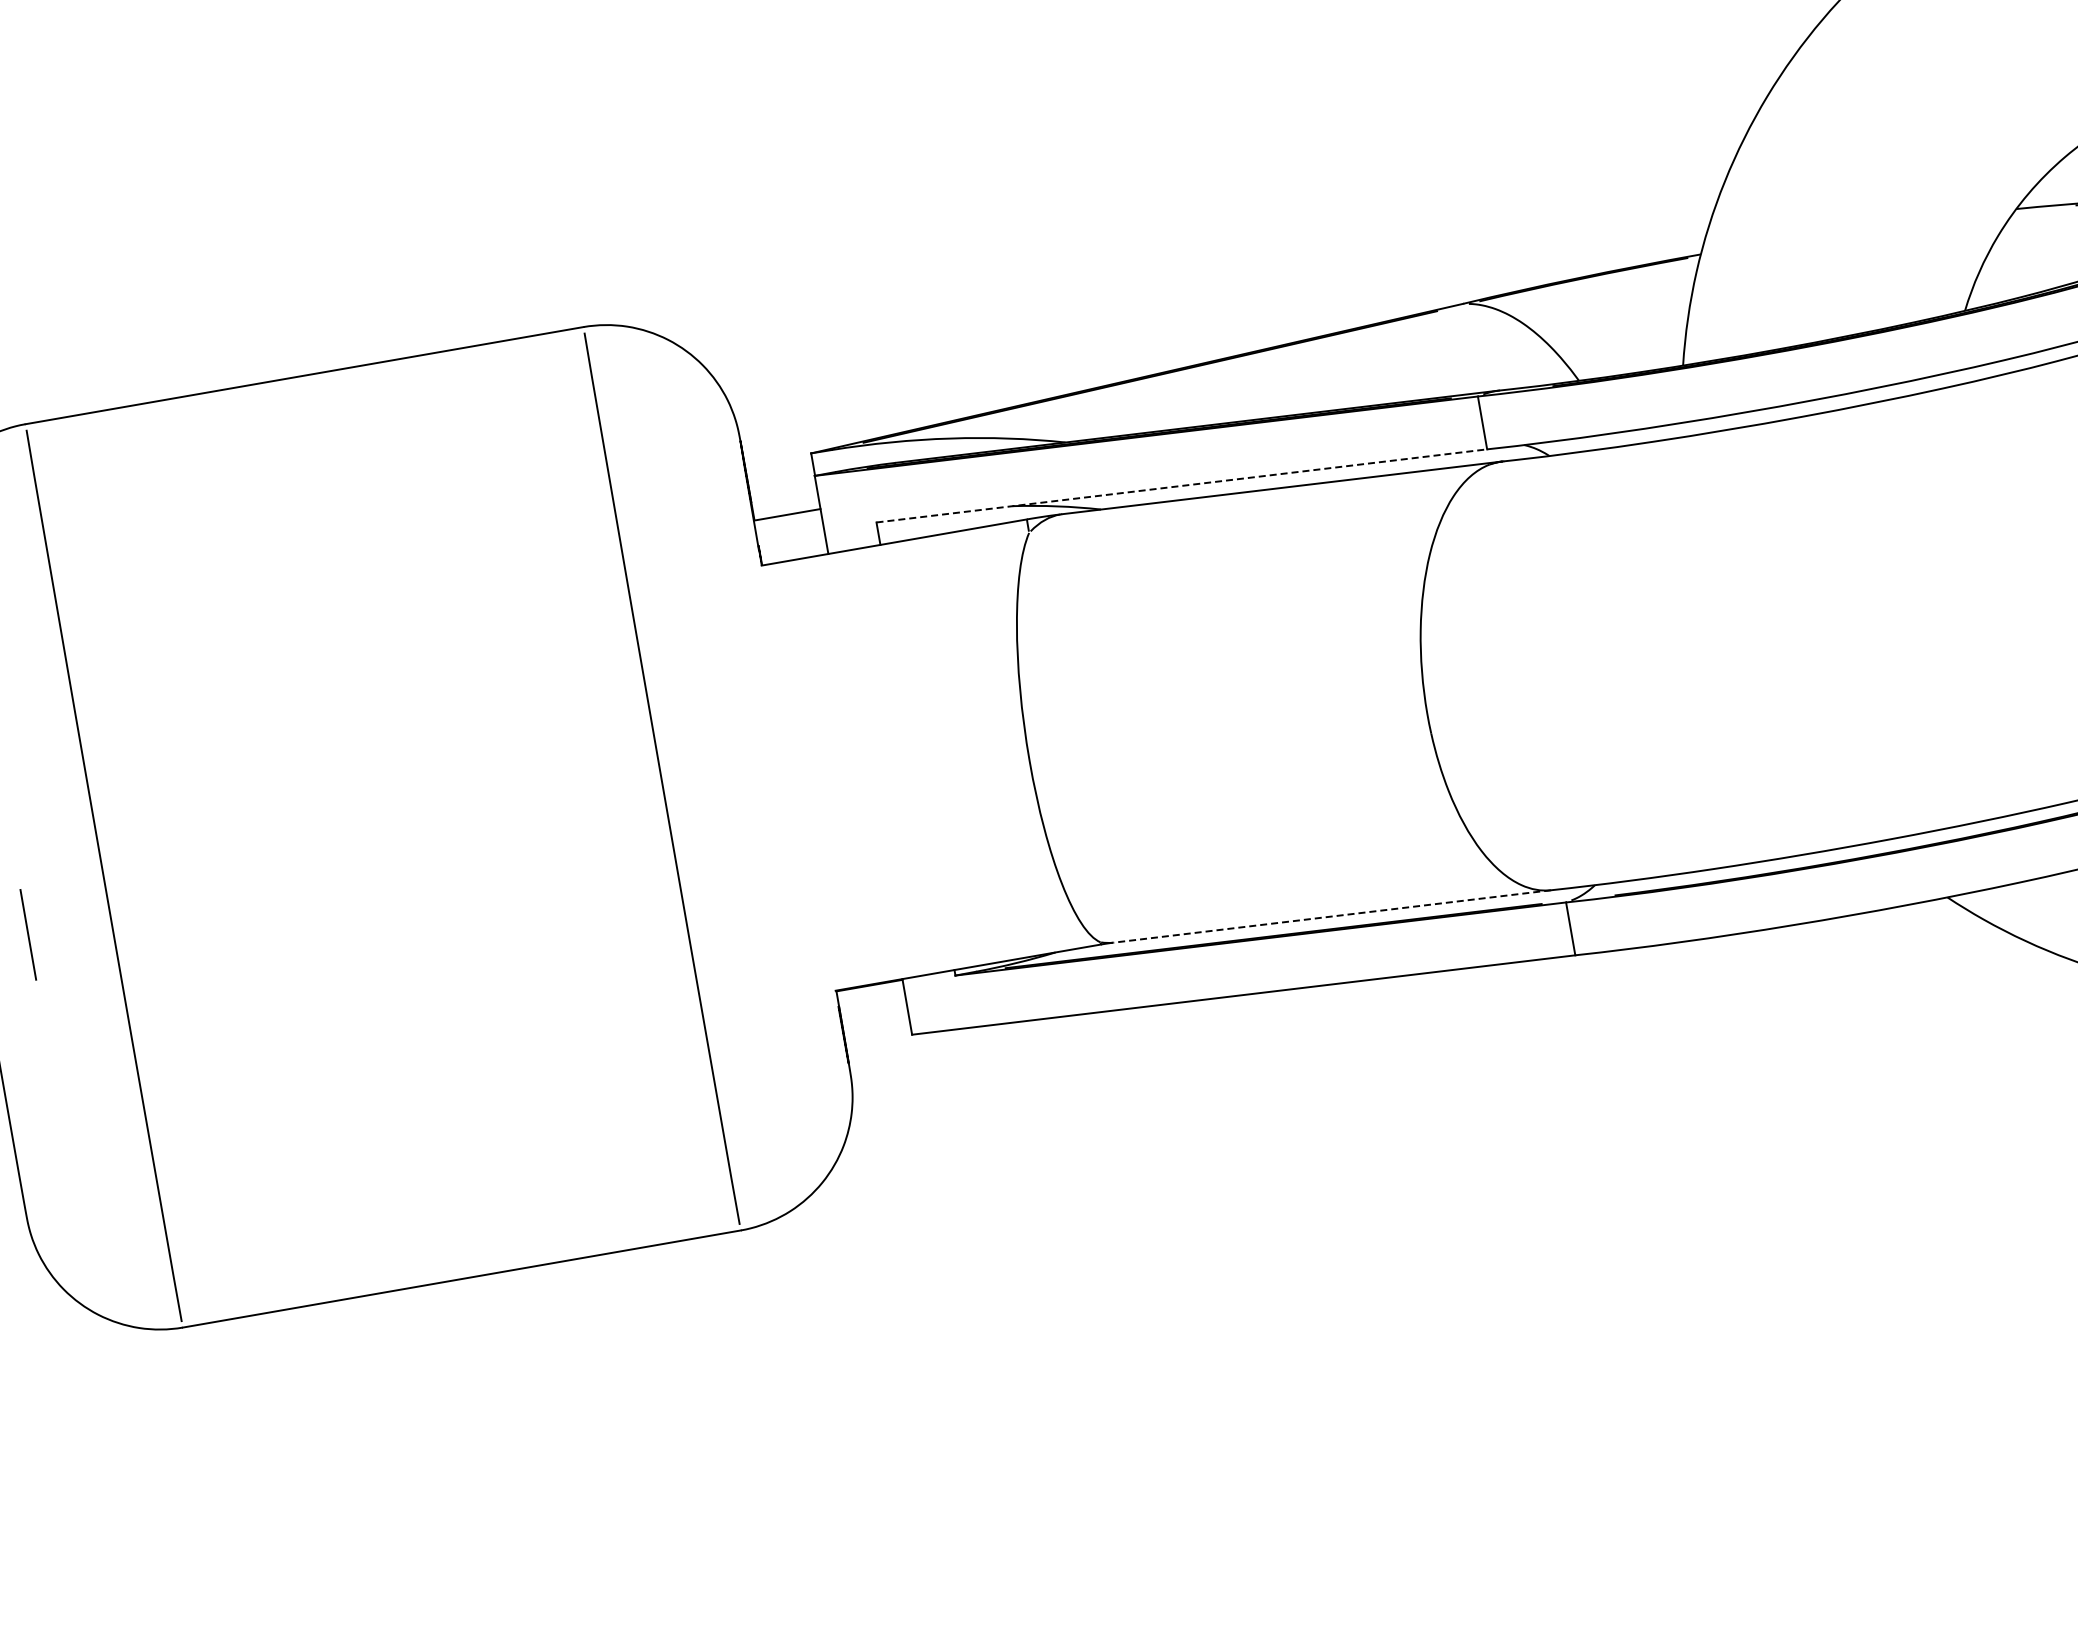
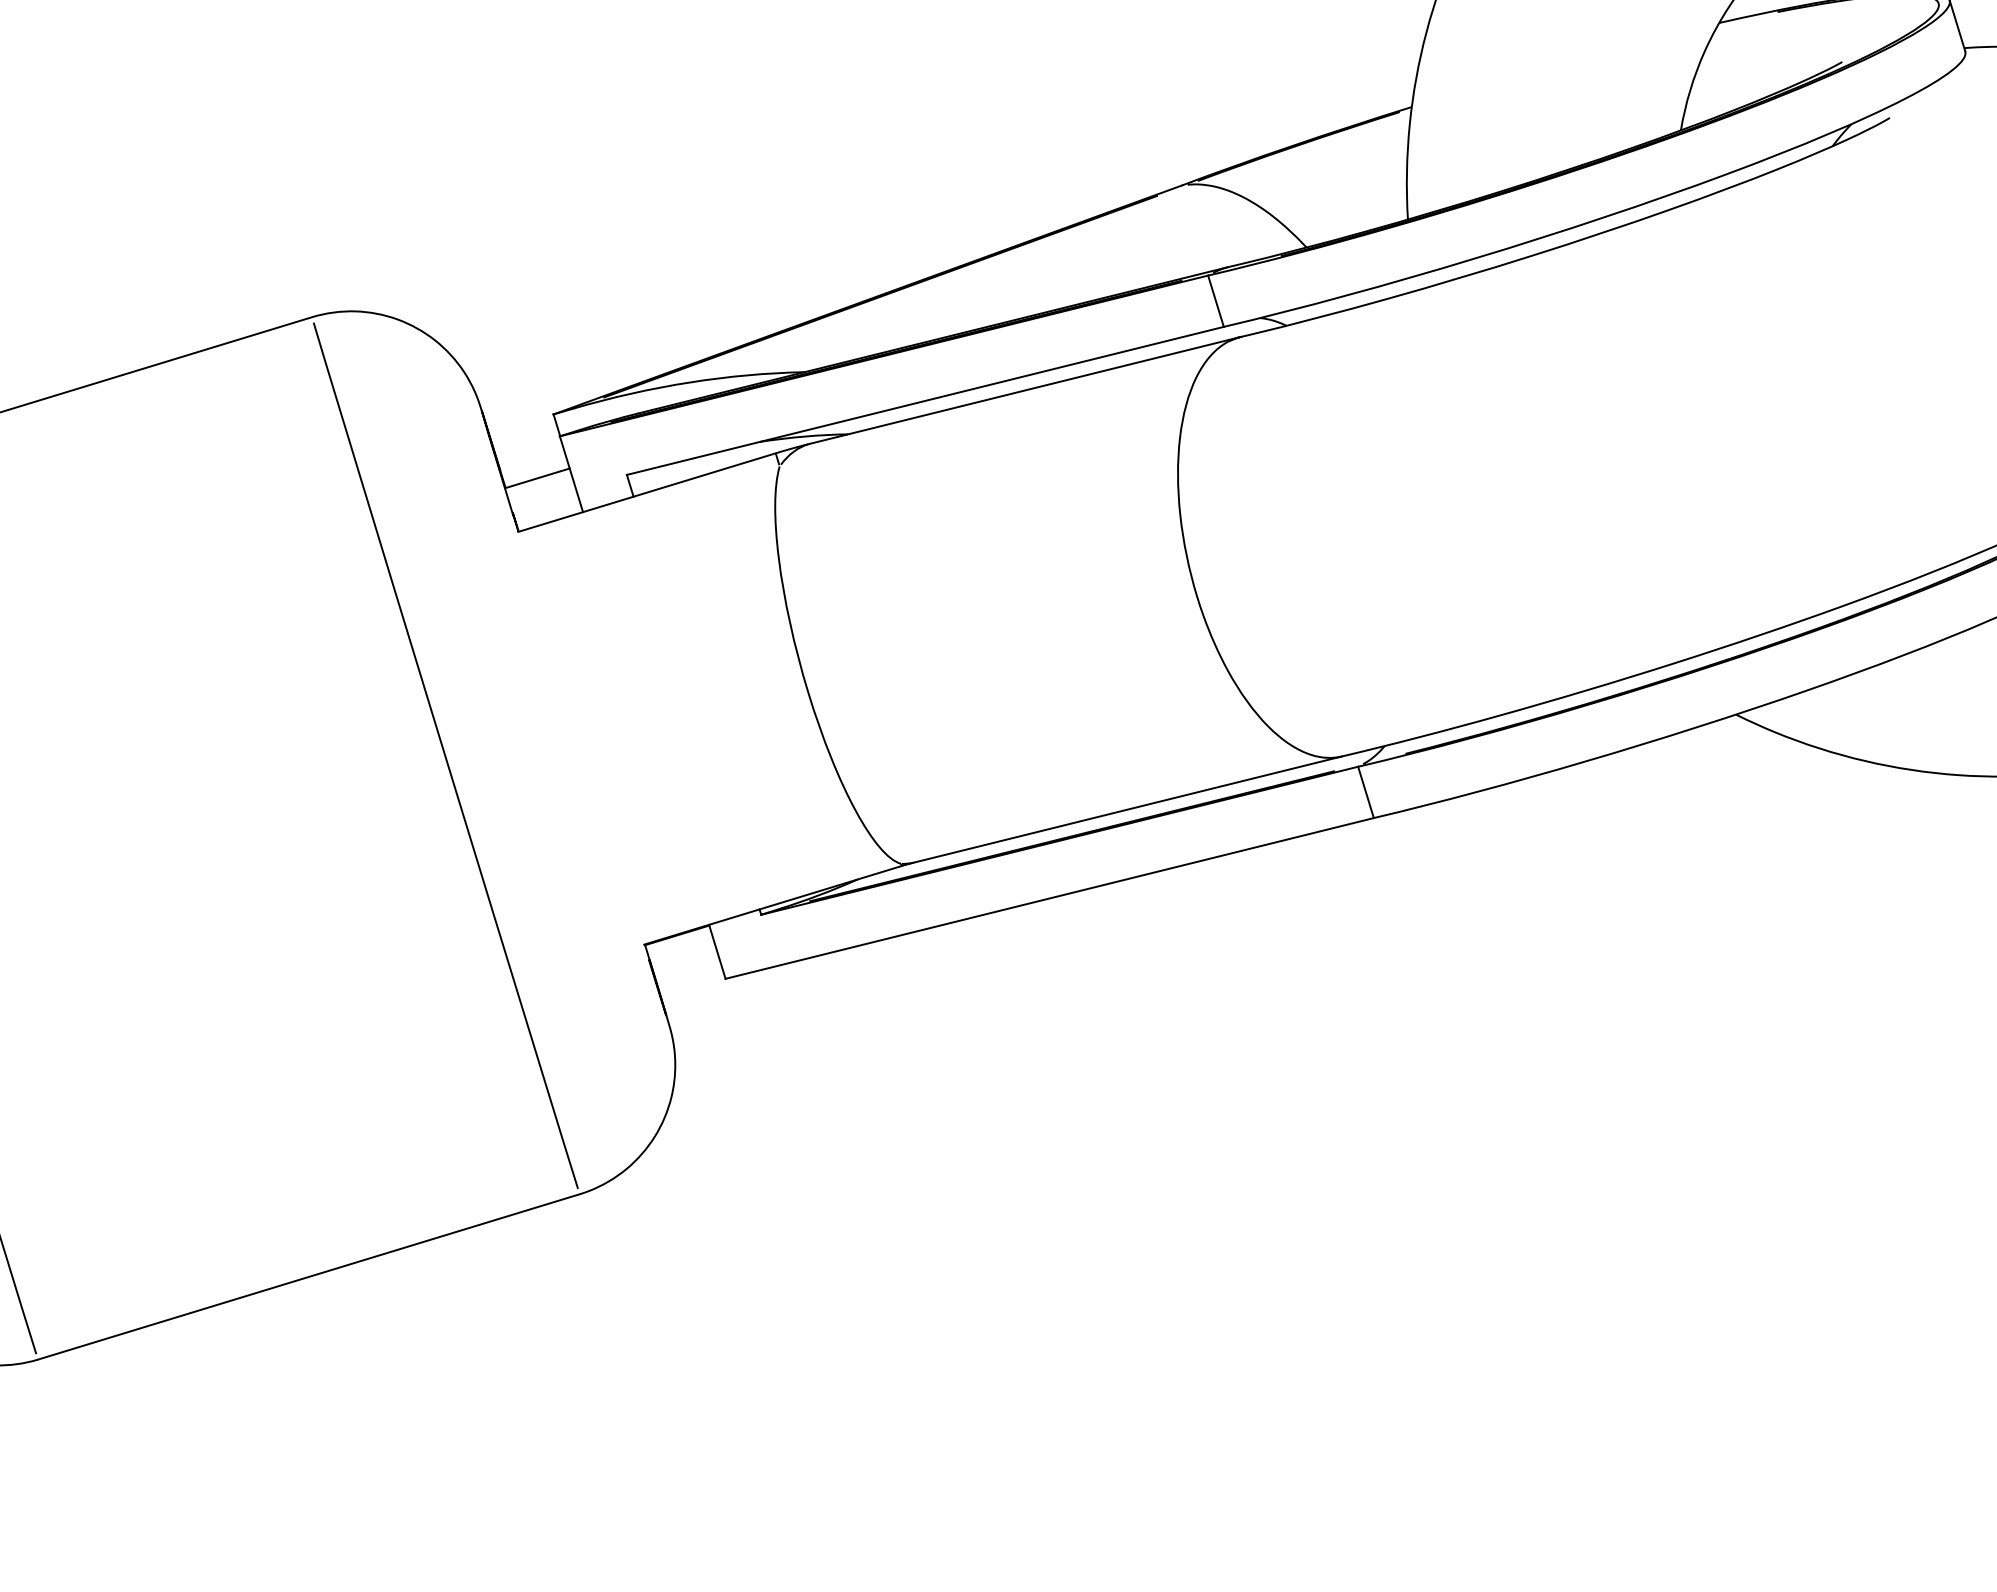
line: (1181, 485) -> (924, 400), dashed -> solid
line: (1331, 916) -> (1127, 809), dashed -> solid

